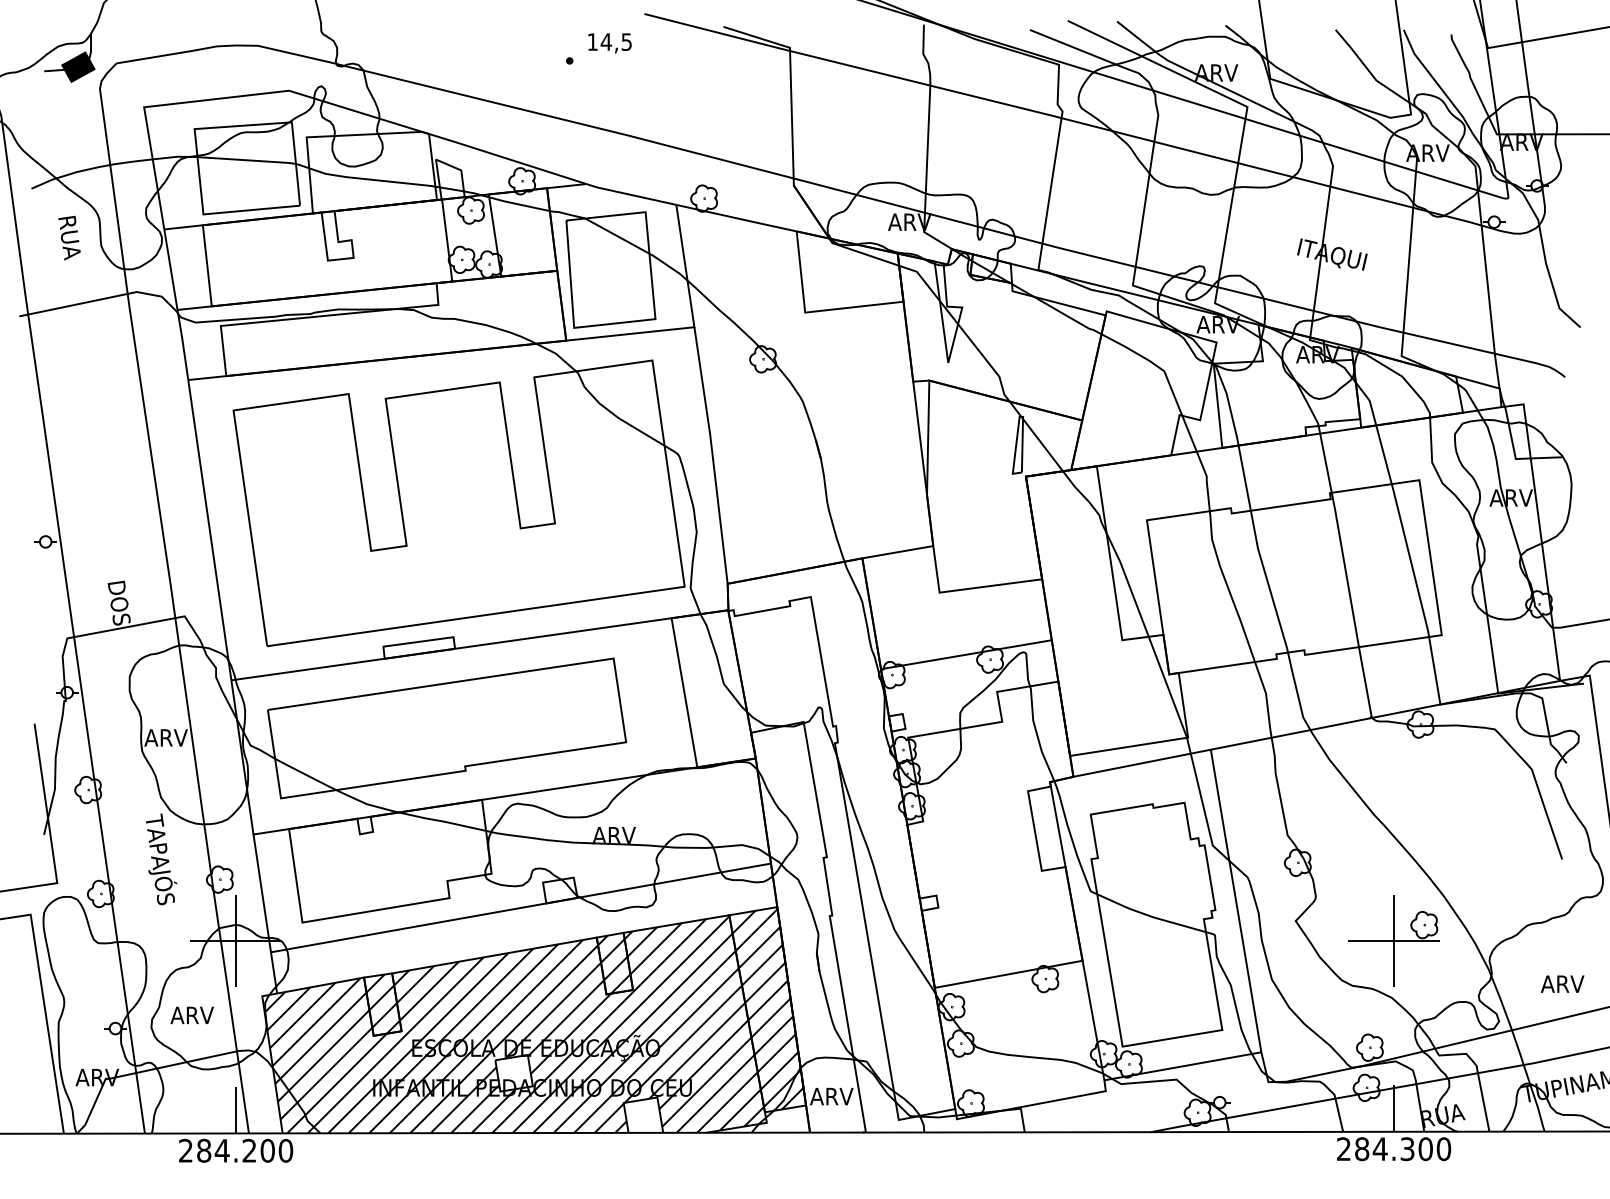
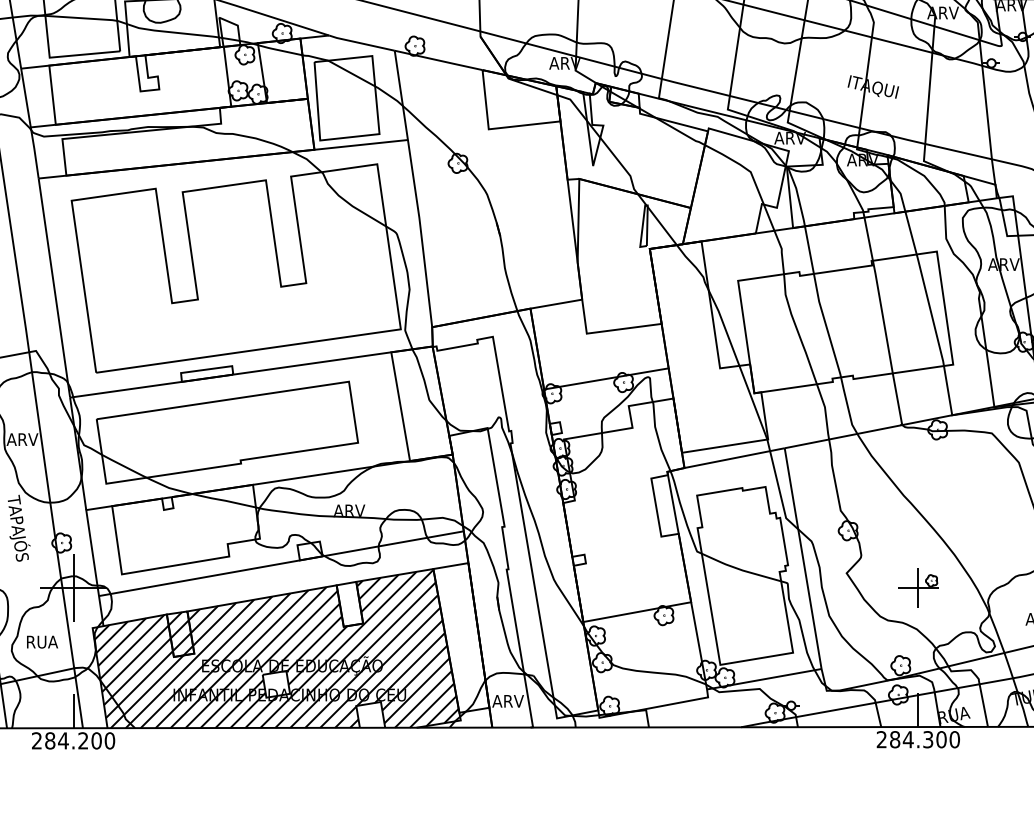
part: (1393, 940) -> (917, 587), size x0.6
hatch: (614, 964) -> (349, 604), removed
hatch: (766, 1009) -> (460, 637), removed
text: (192, 1015) -> (41, 642), ARV -> RUA

